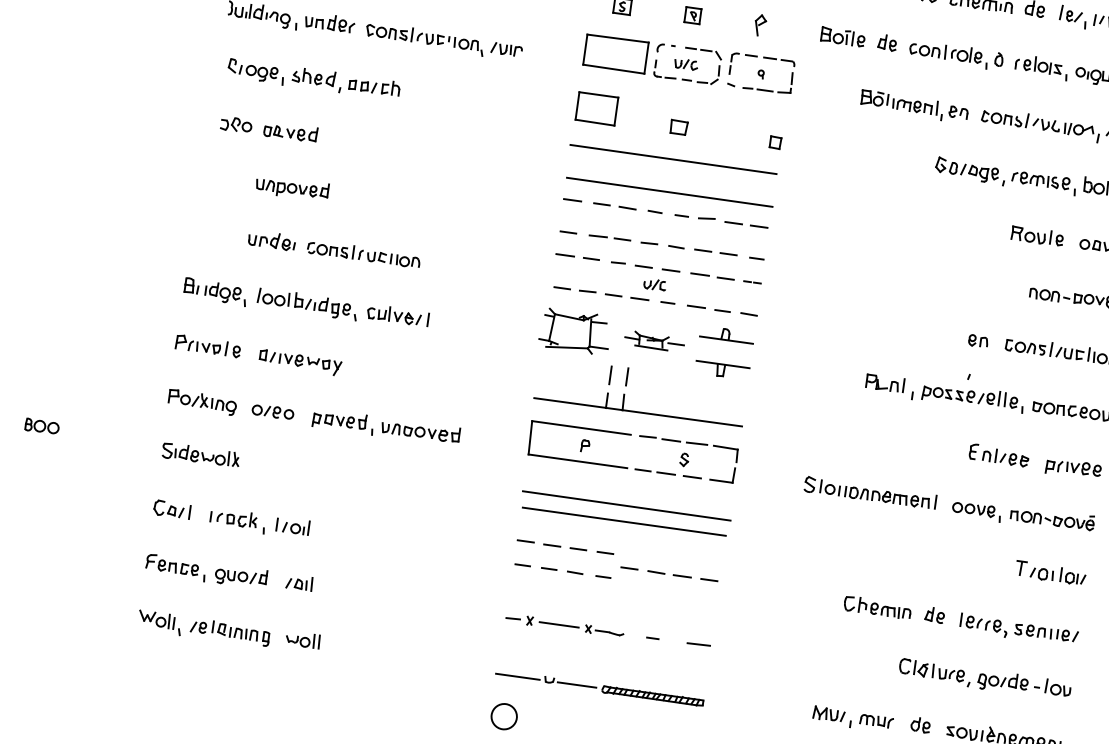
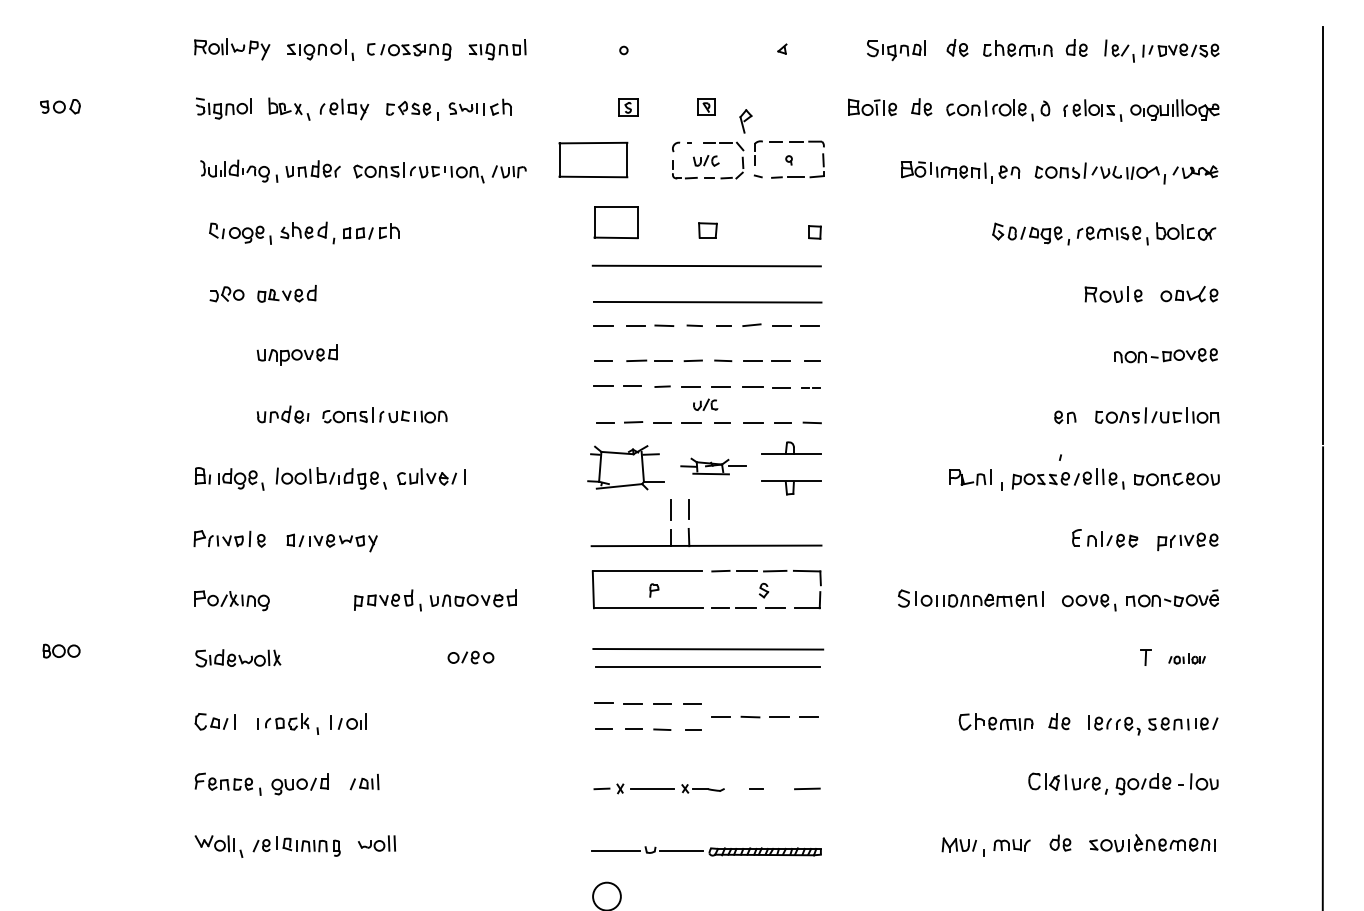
part: (759, 25) -> (745, 121), moved
part: (616, 53) -> (593, 159), moved
part: (272, 411) -> (470, 657), moved
part: (1057, 574) -> (1186, 658), size x0.6

